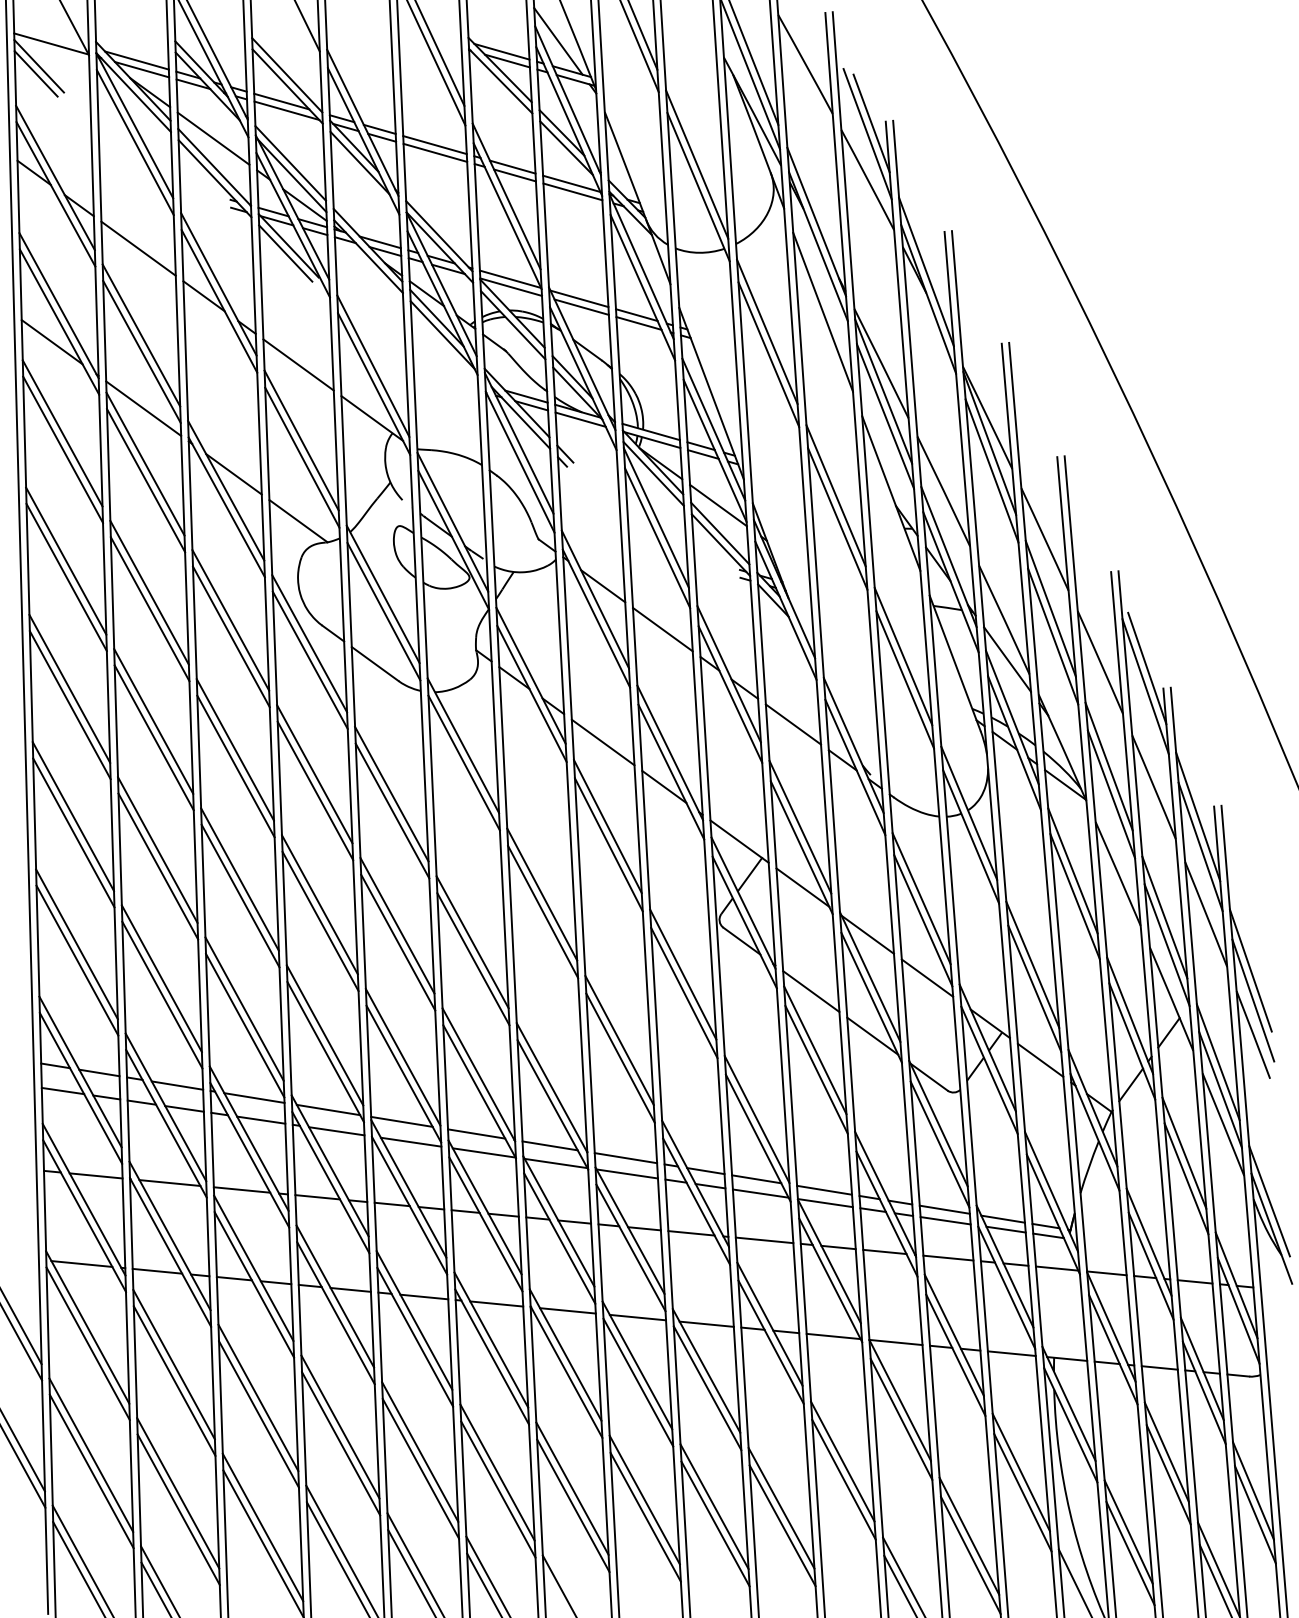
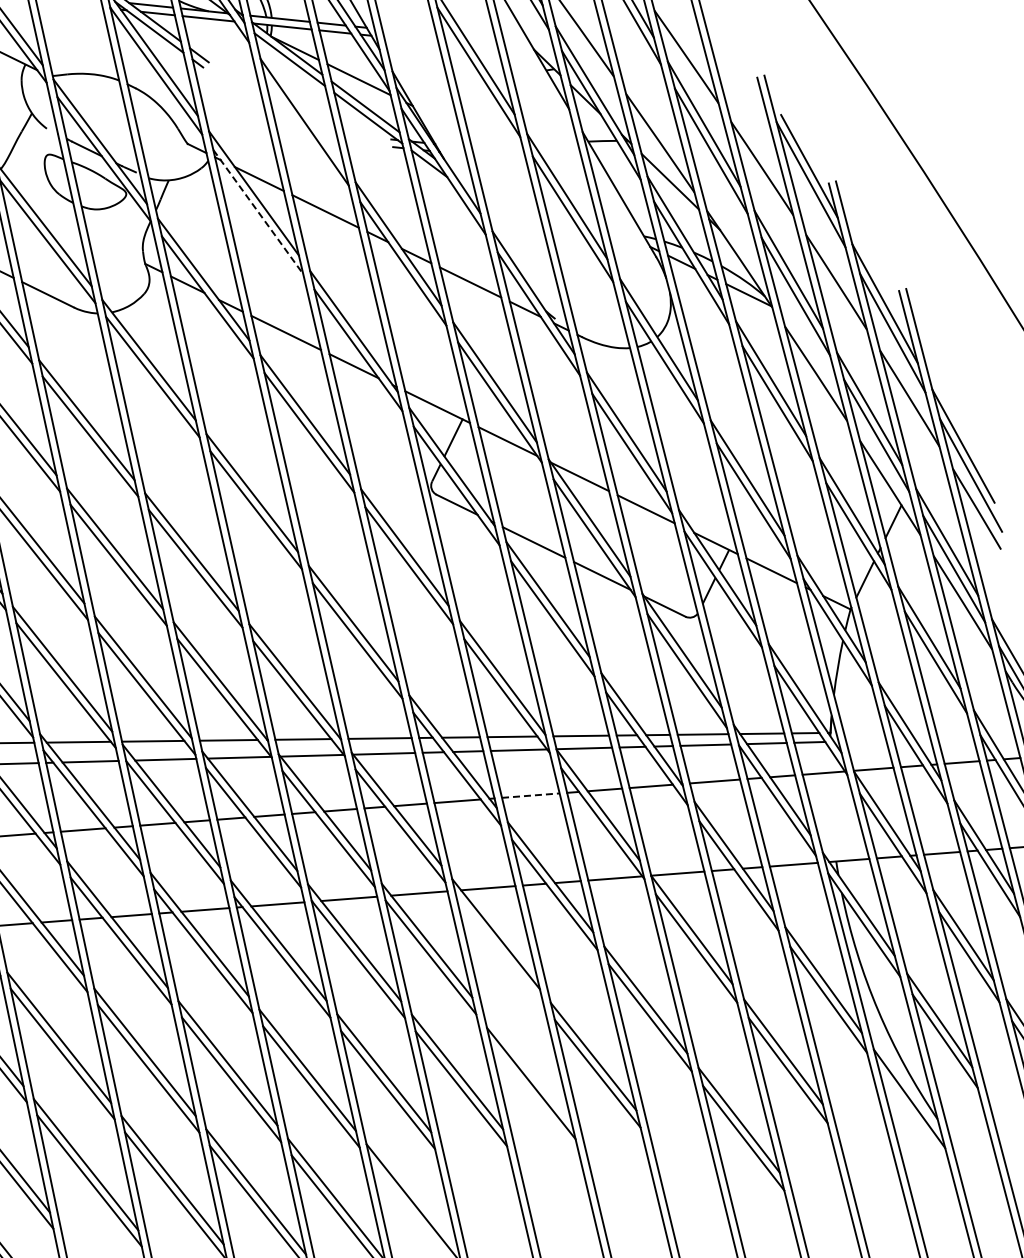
line: (655, 517) -> (299, 102), removed
line: (596, 618) -> (258, 211), solid -> dashed
line: (764, 1240) -> (530, 795), solid -> dashed
line: (707, 1388) -> (500, 951), removed
line: (714, 1506) -> (527, 1066), removed

